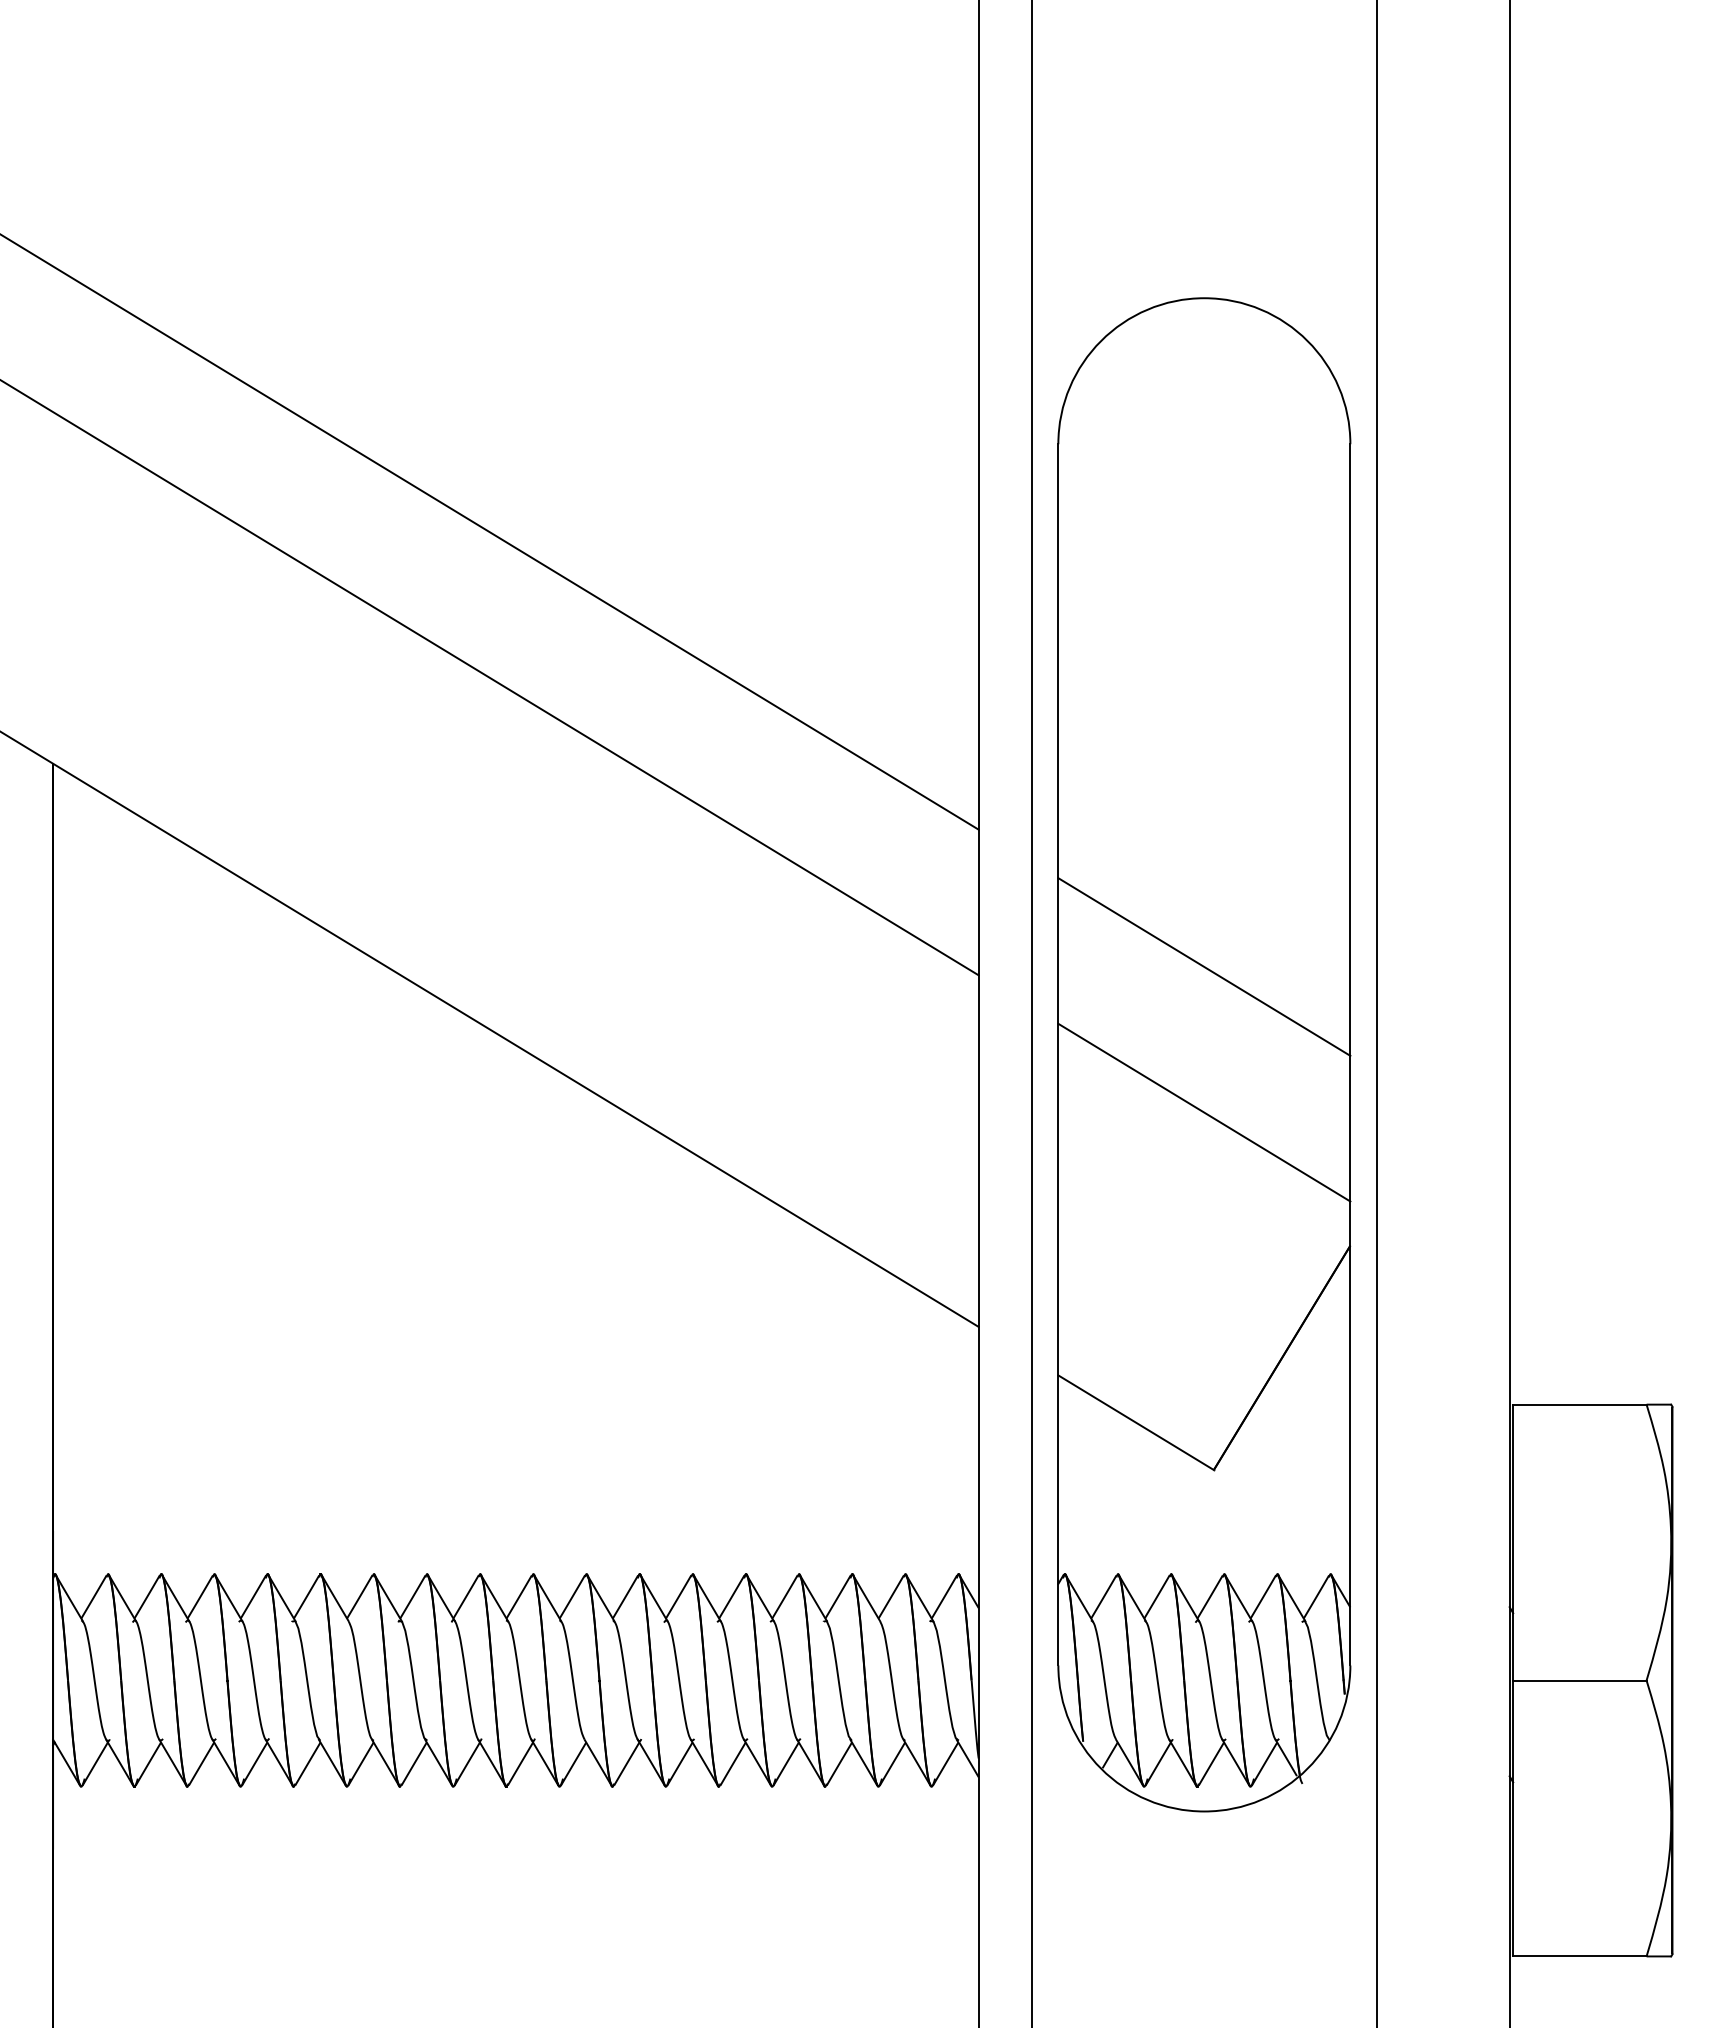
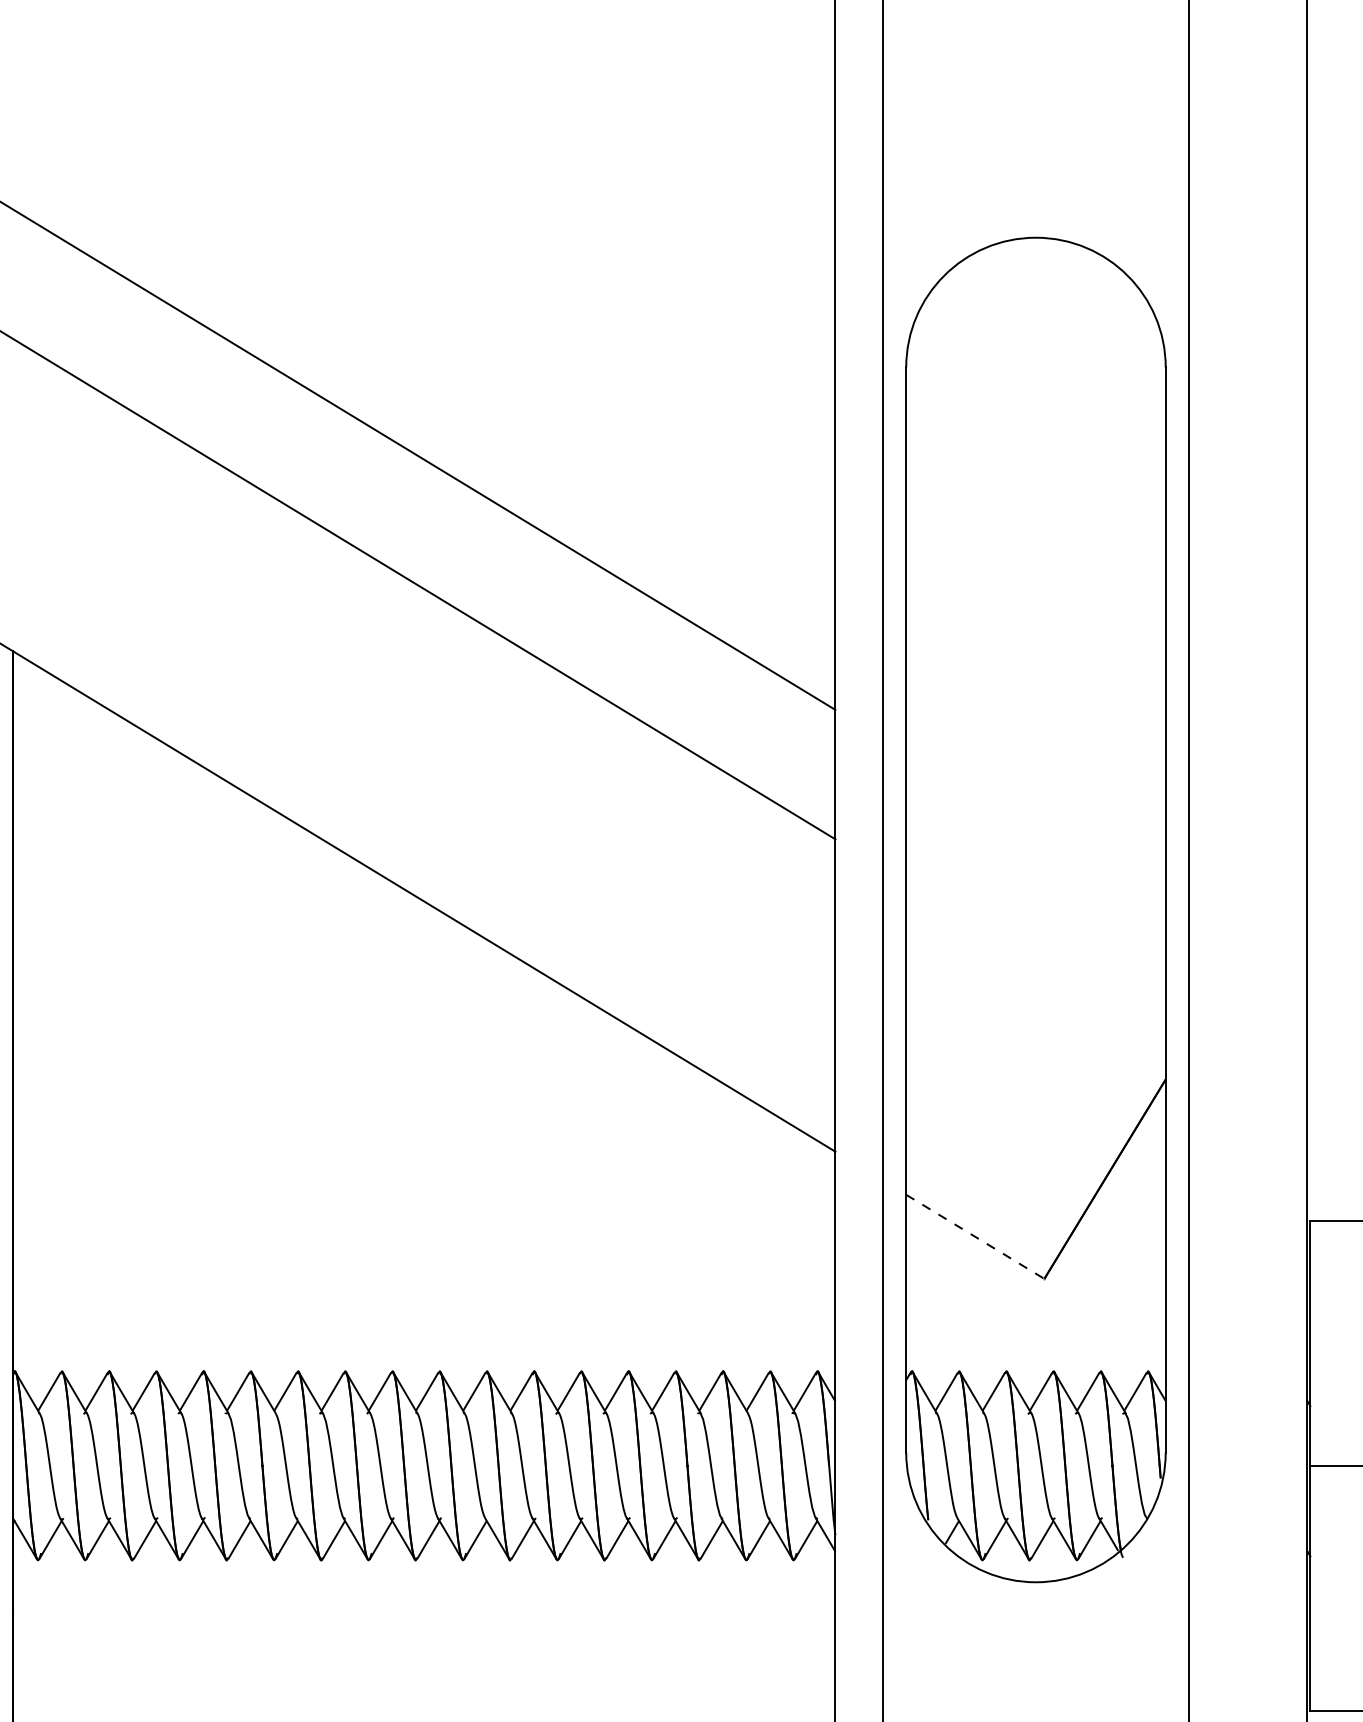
line: (1204, 966) -> (1036, 831), removed
line: (1204, 1112) -> (1036, 961), removed
line: (1136, 1422) -> (975, 1236), solid -> dashed

